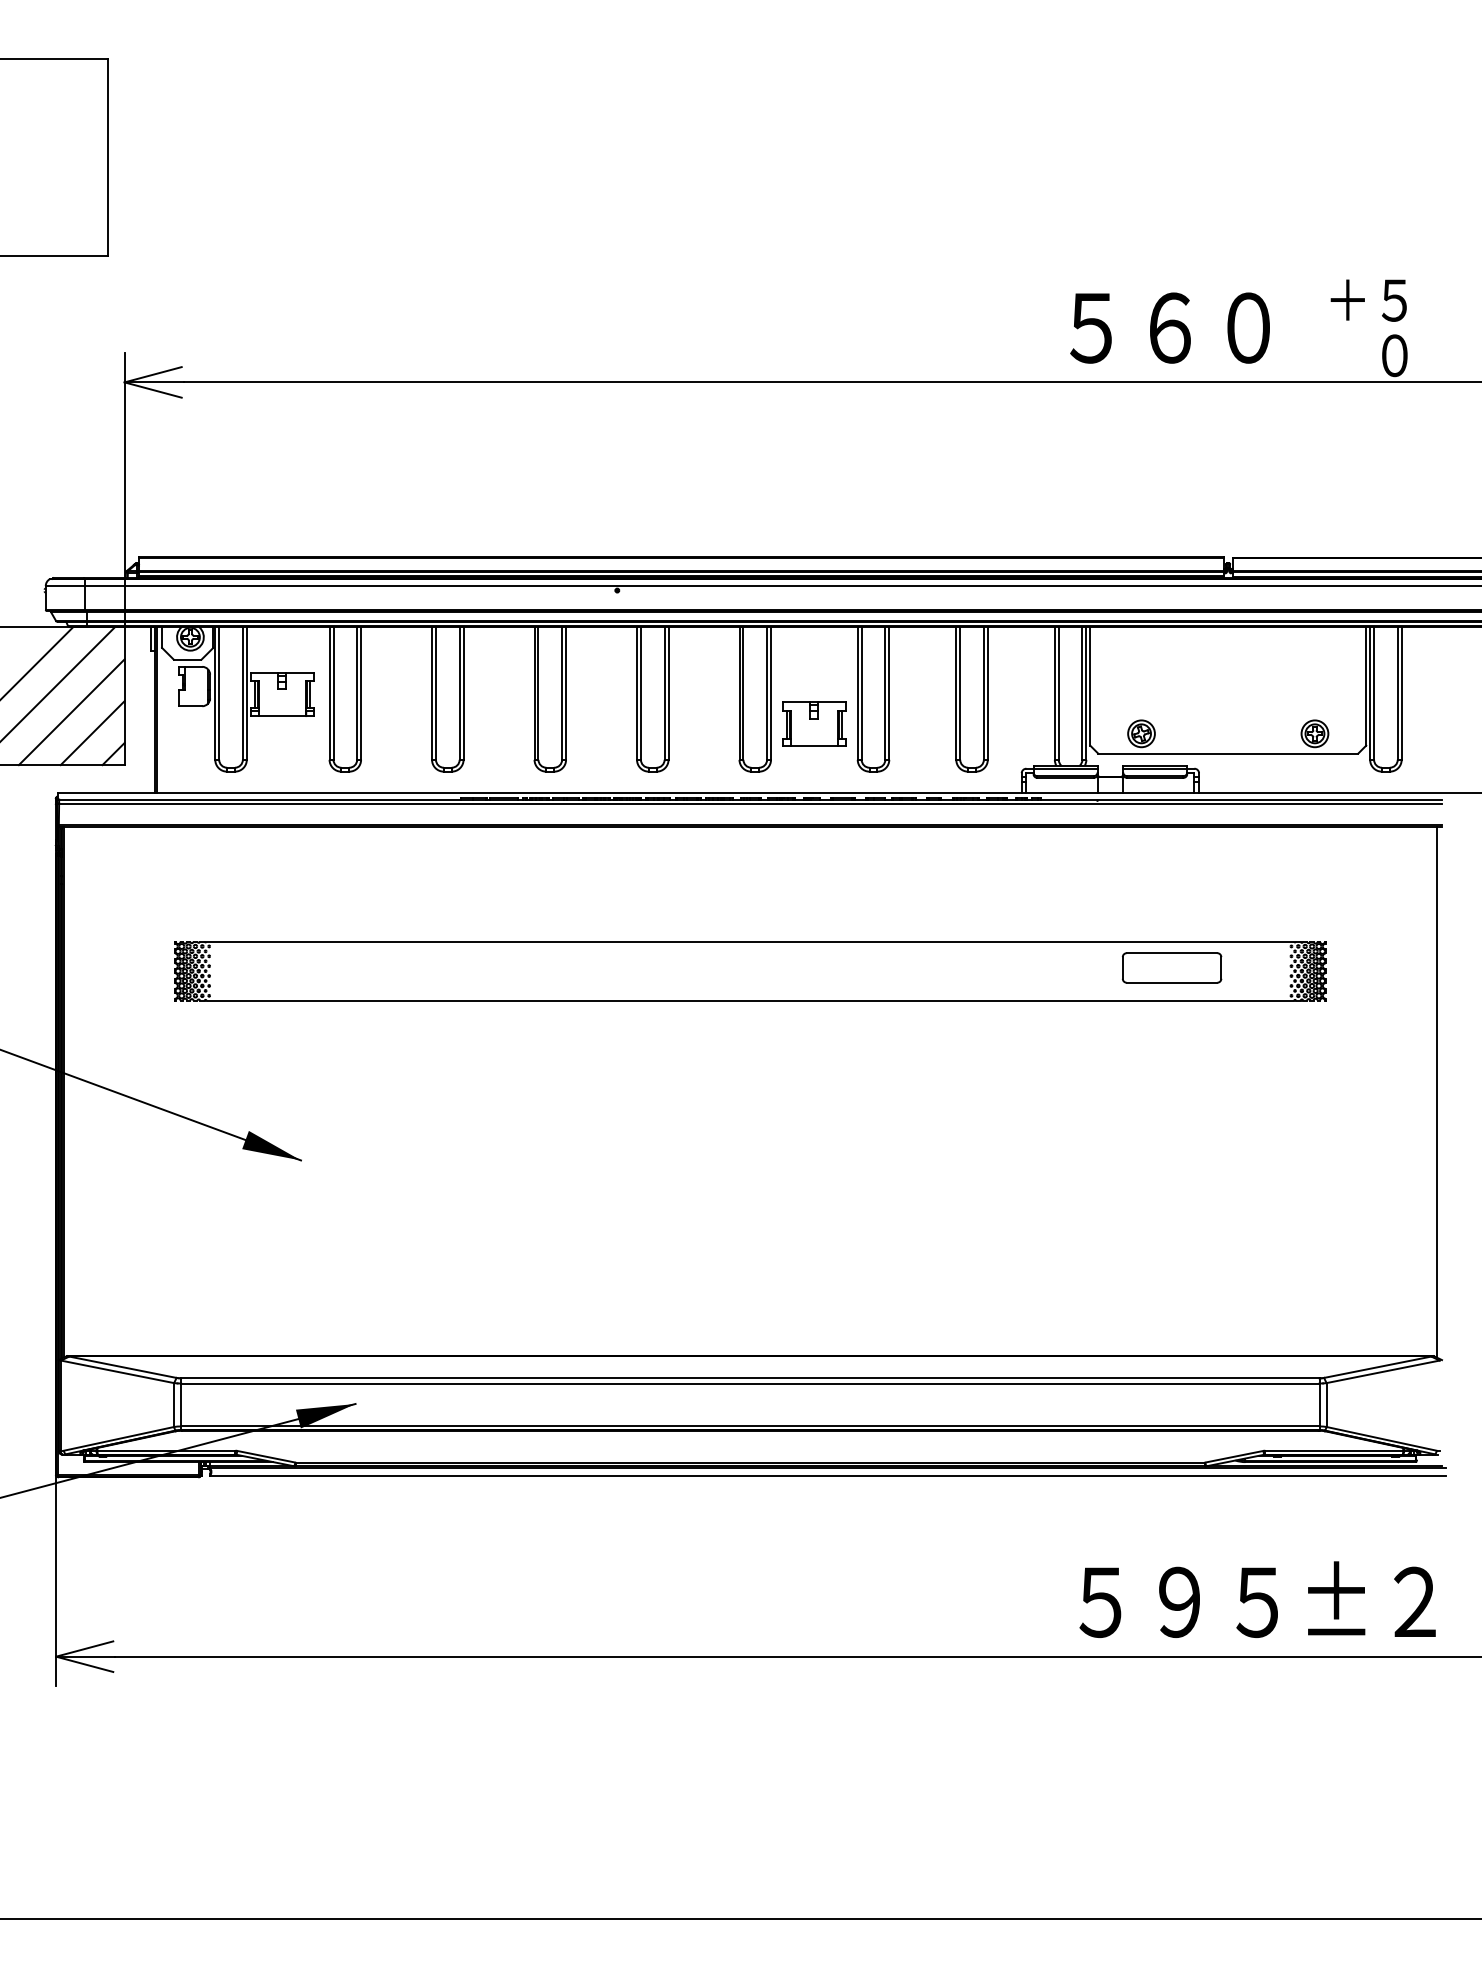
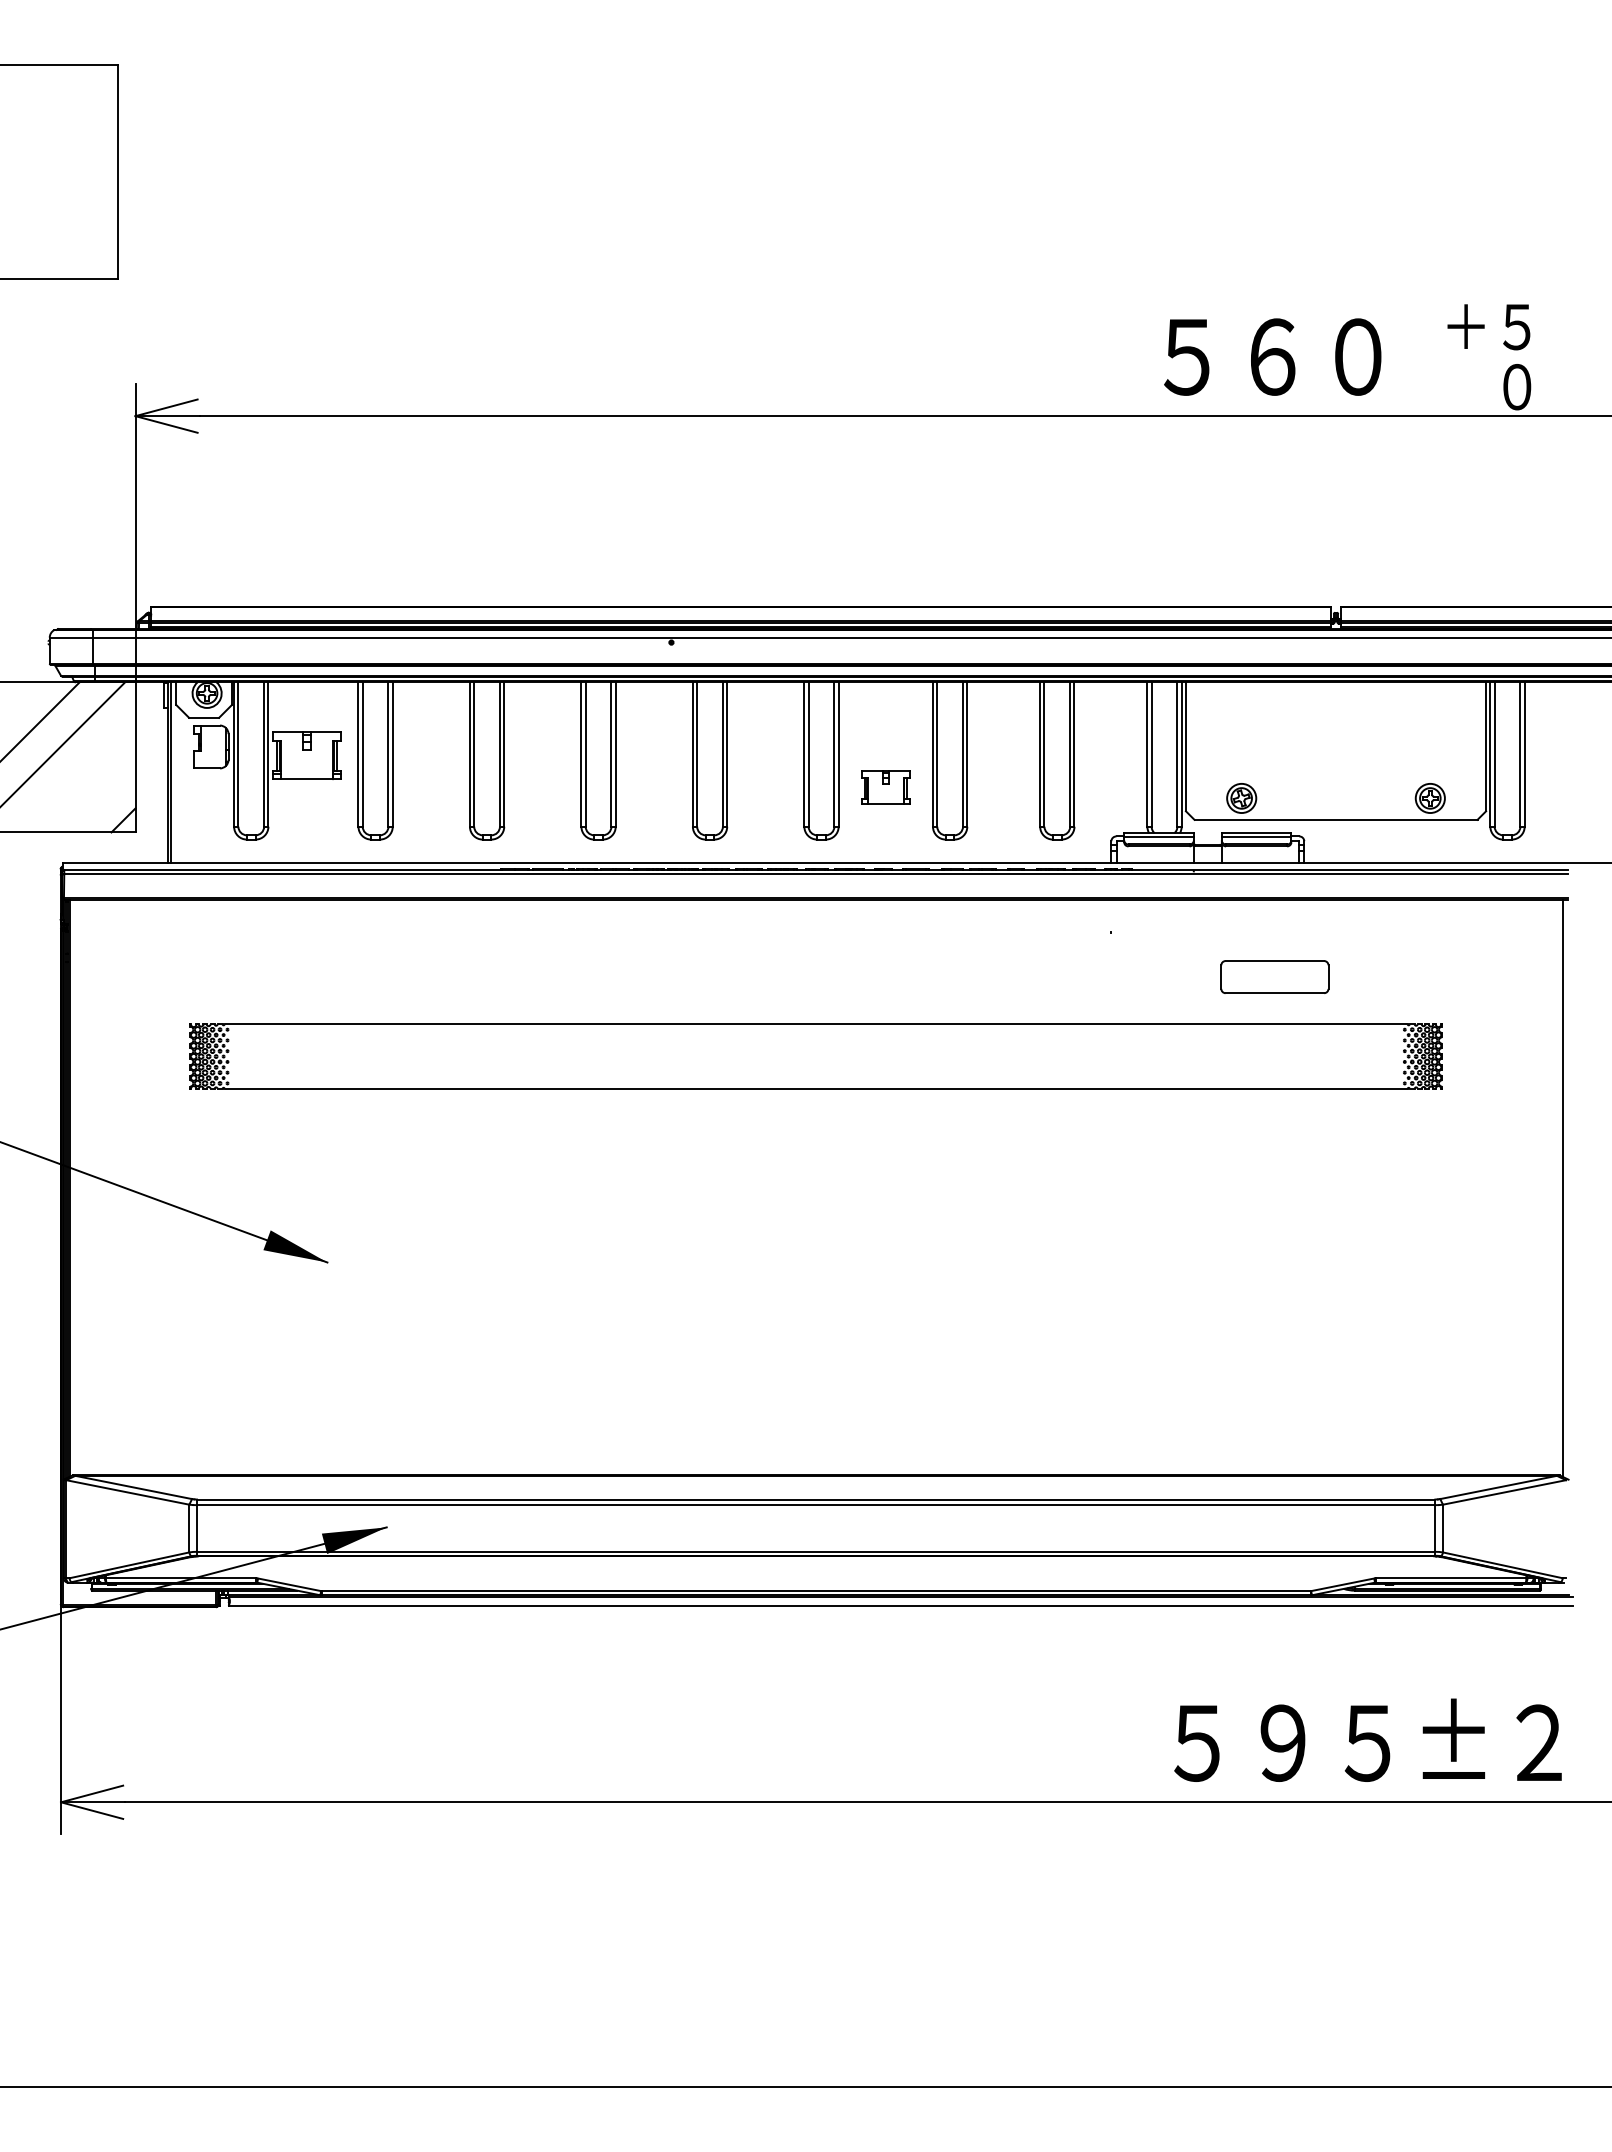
line: (71, 711) -> (77, 774), removed
part: (814, 723) -> (885, 787), size x0.7
line: (92, 732) -> (100, 797), removed
part: (1171, 967) -> (1274, 976), moved

